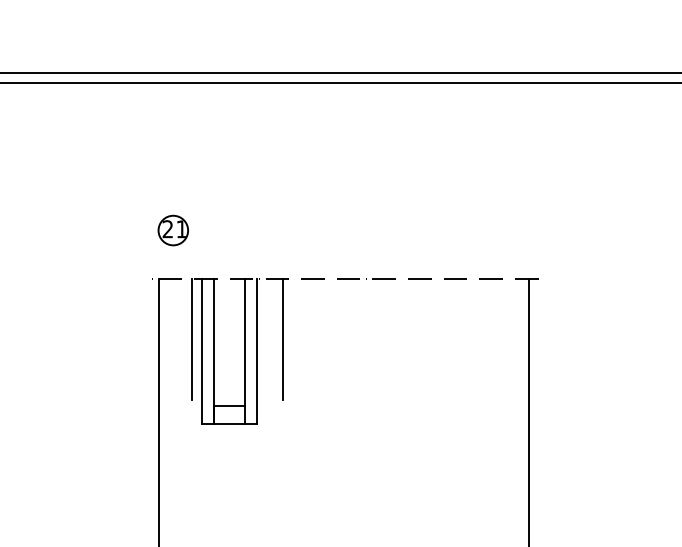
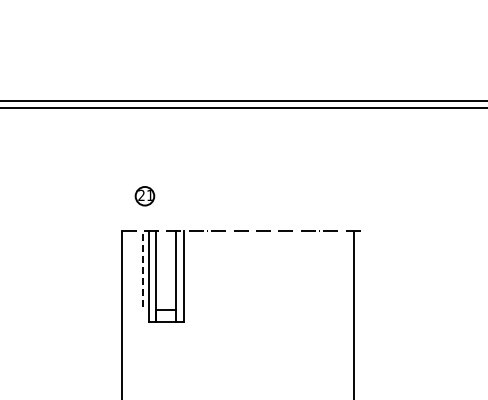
part: (172, 230) -> (144, 196), moved
line: (191, 339) -> (142, 268), solid -> dashed
line: (282, 339) -> (199, 268), removed

